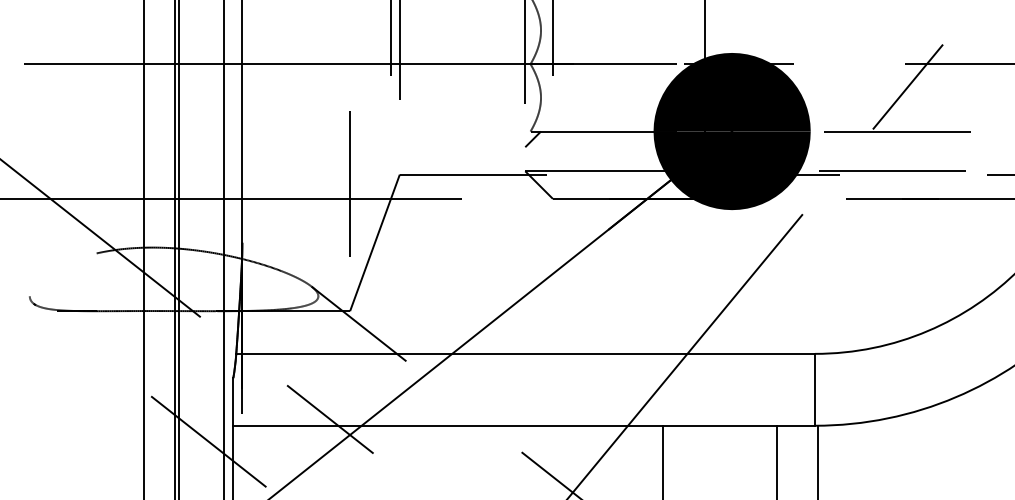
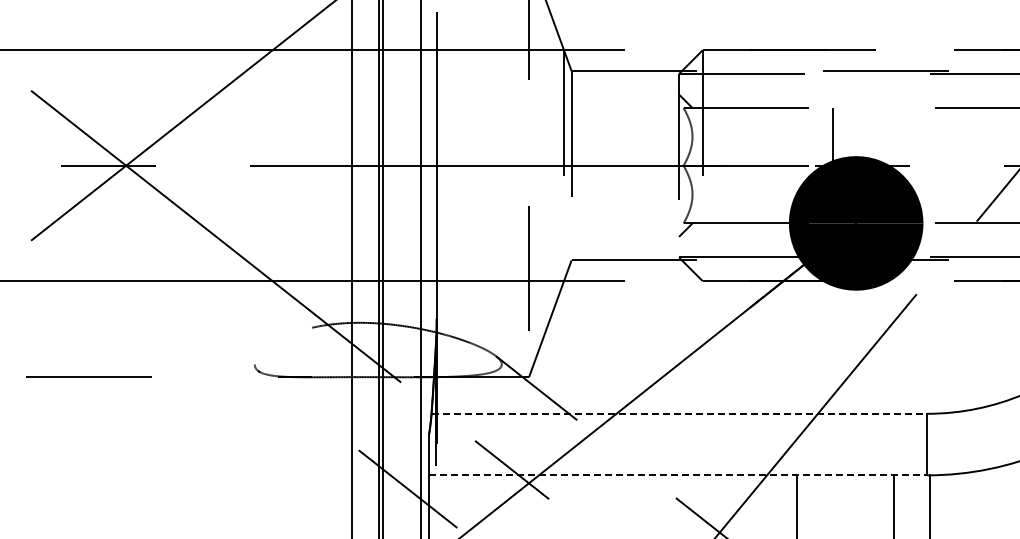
line: (525, 353) -> (679, 413), solid -> dashed
line: (524, 425) -> (678, 475), solid -> dashed

